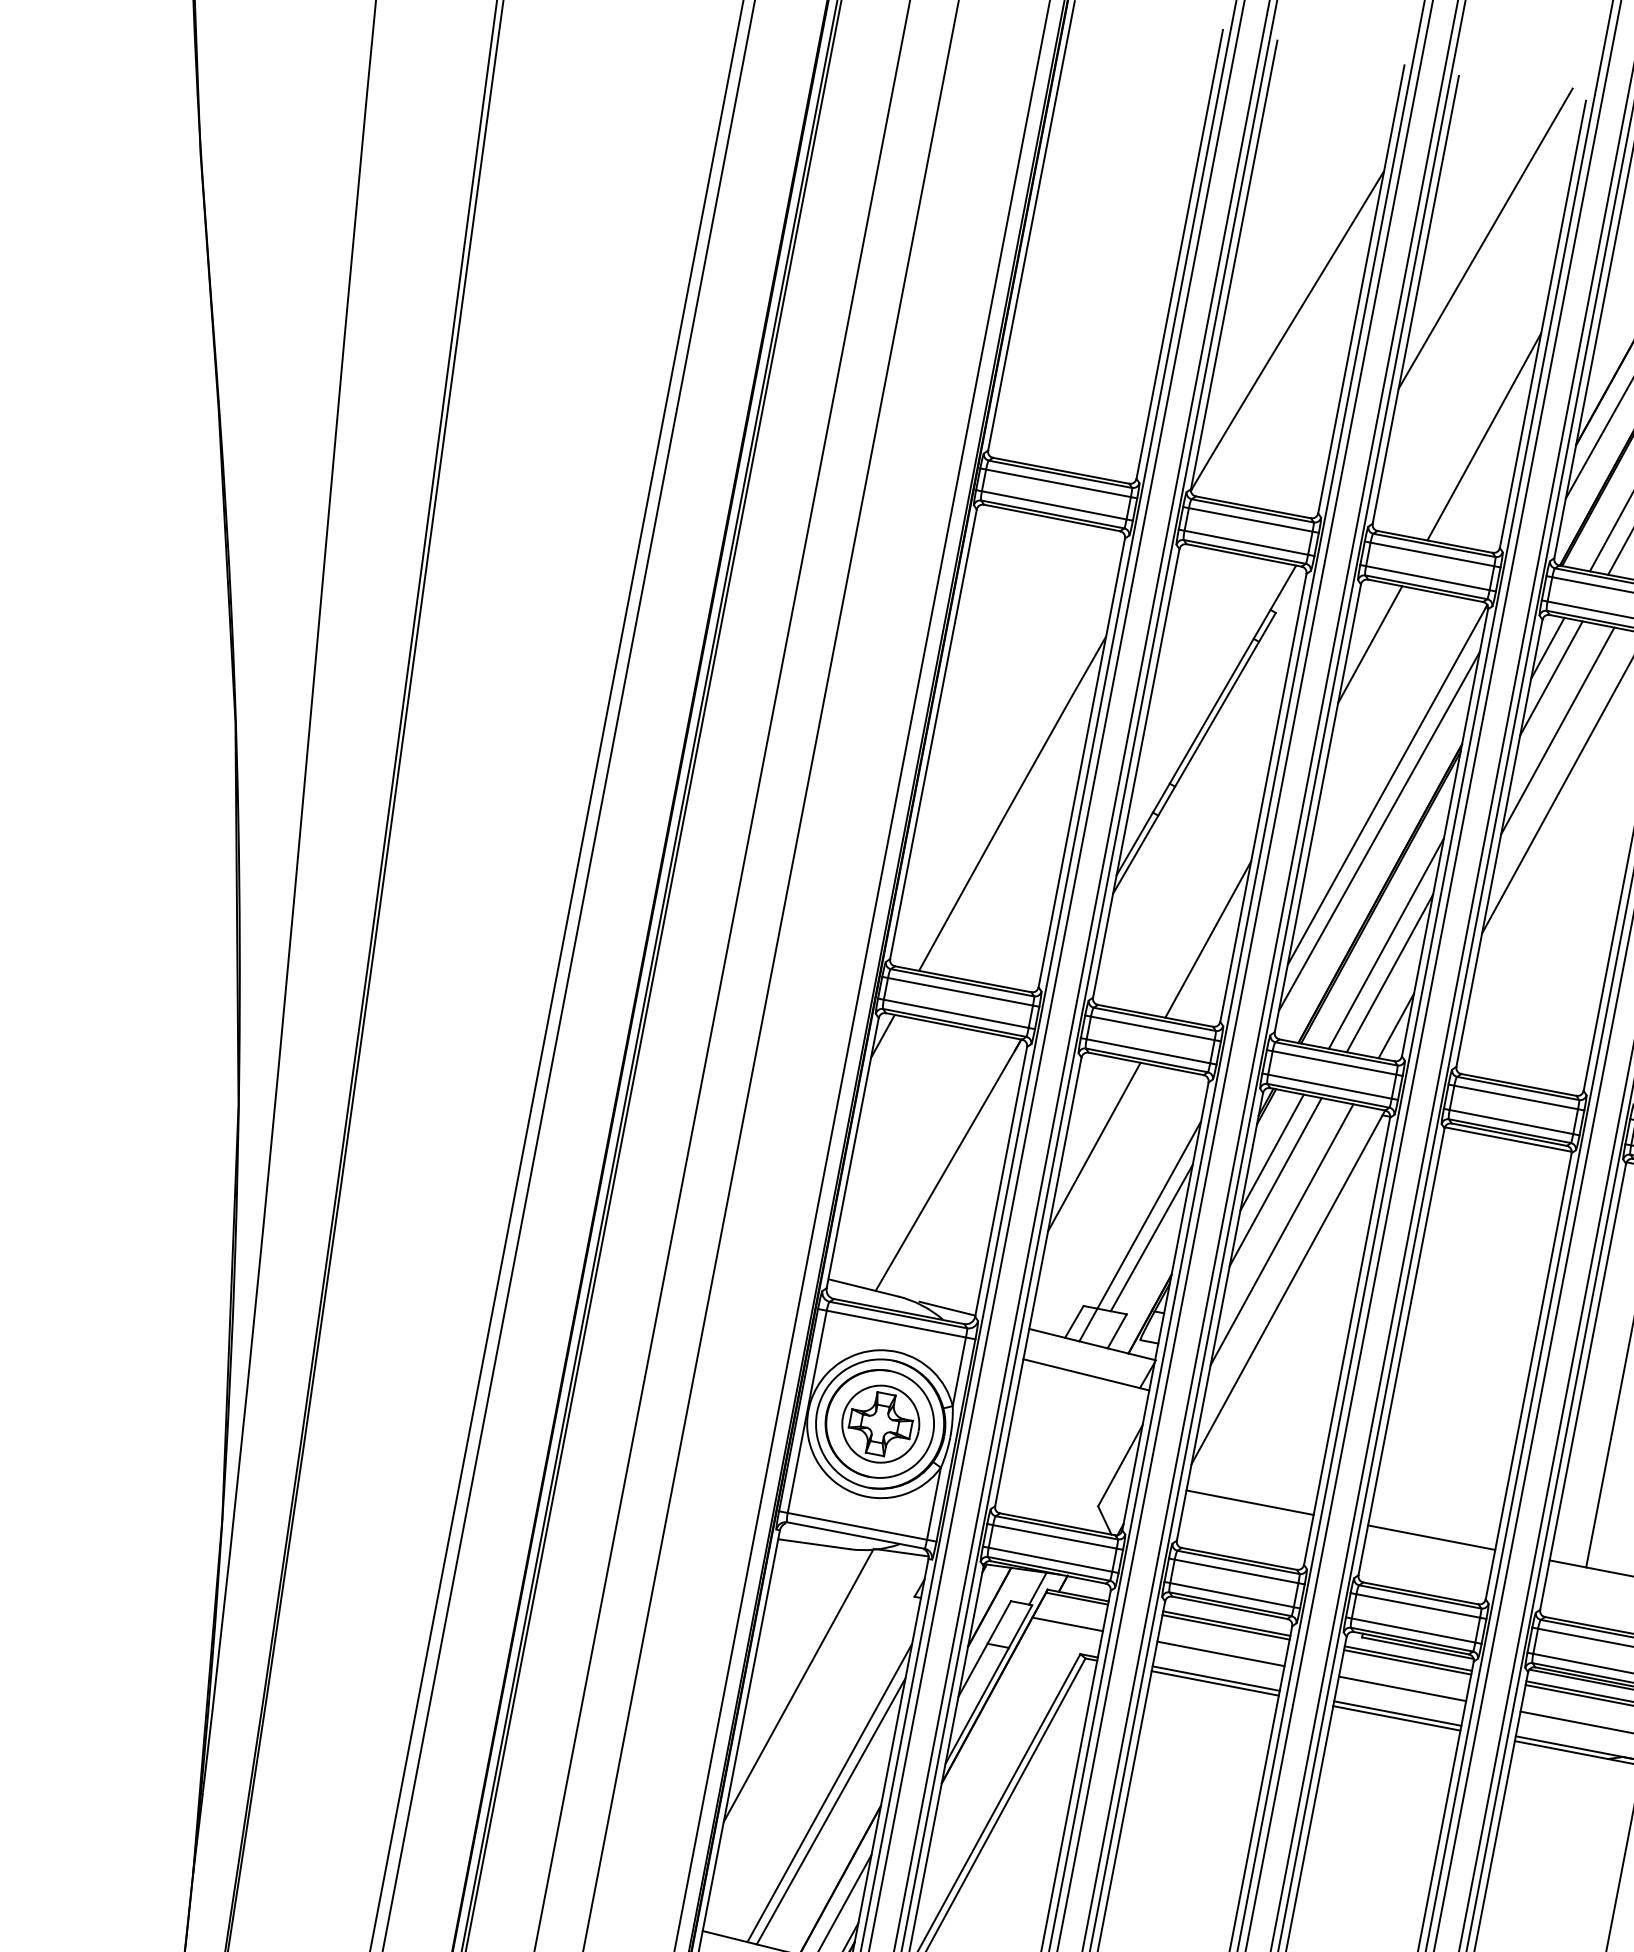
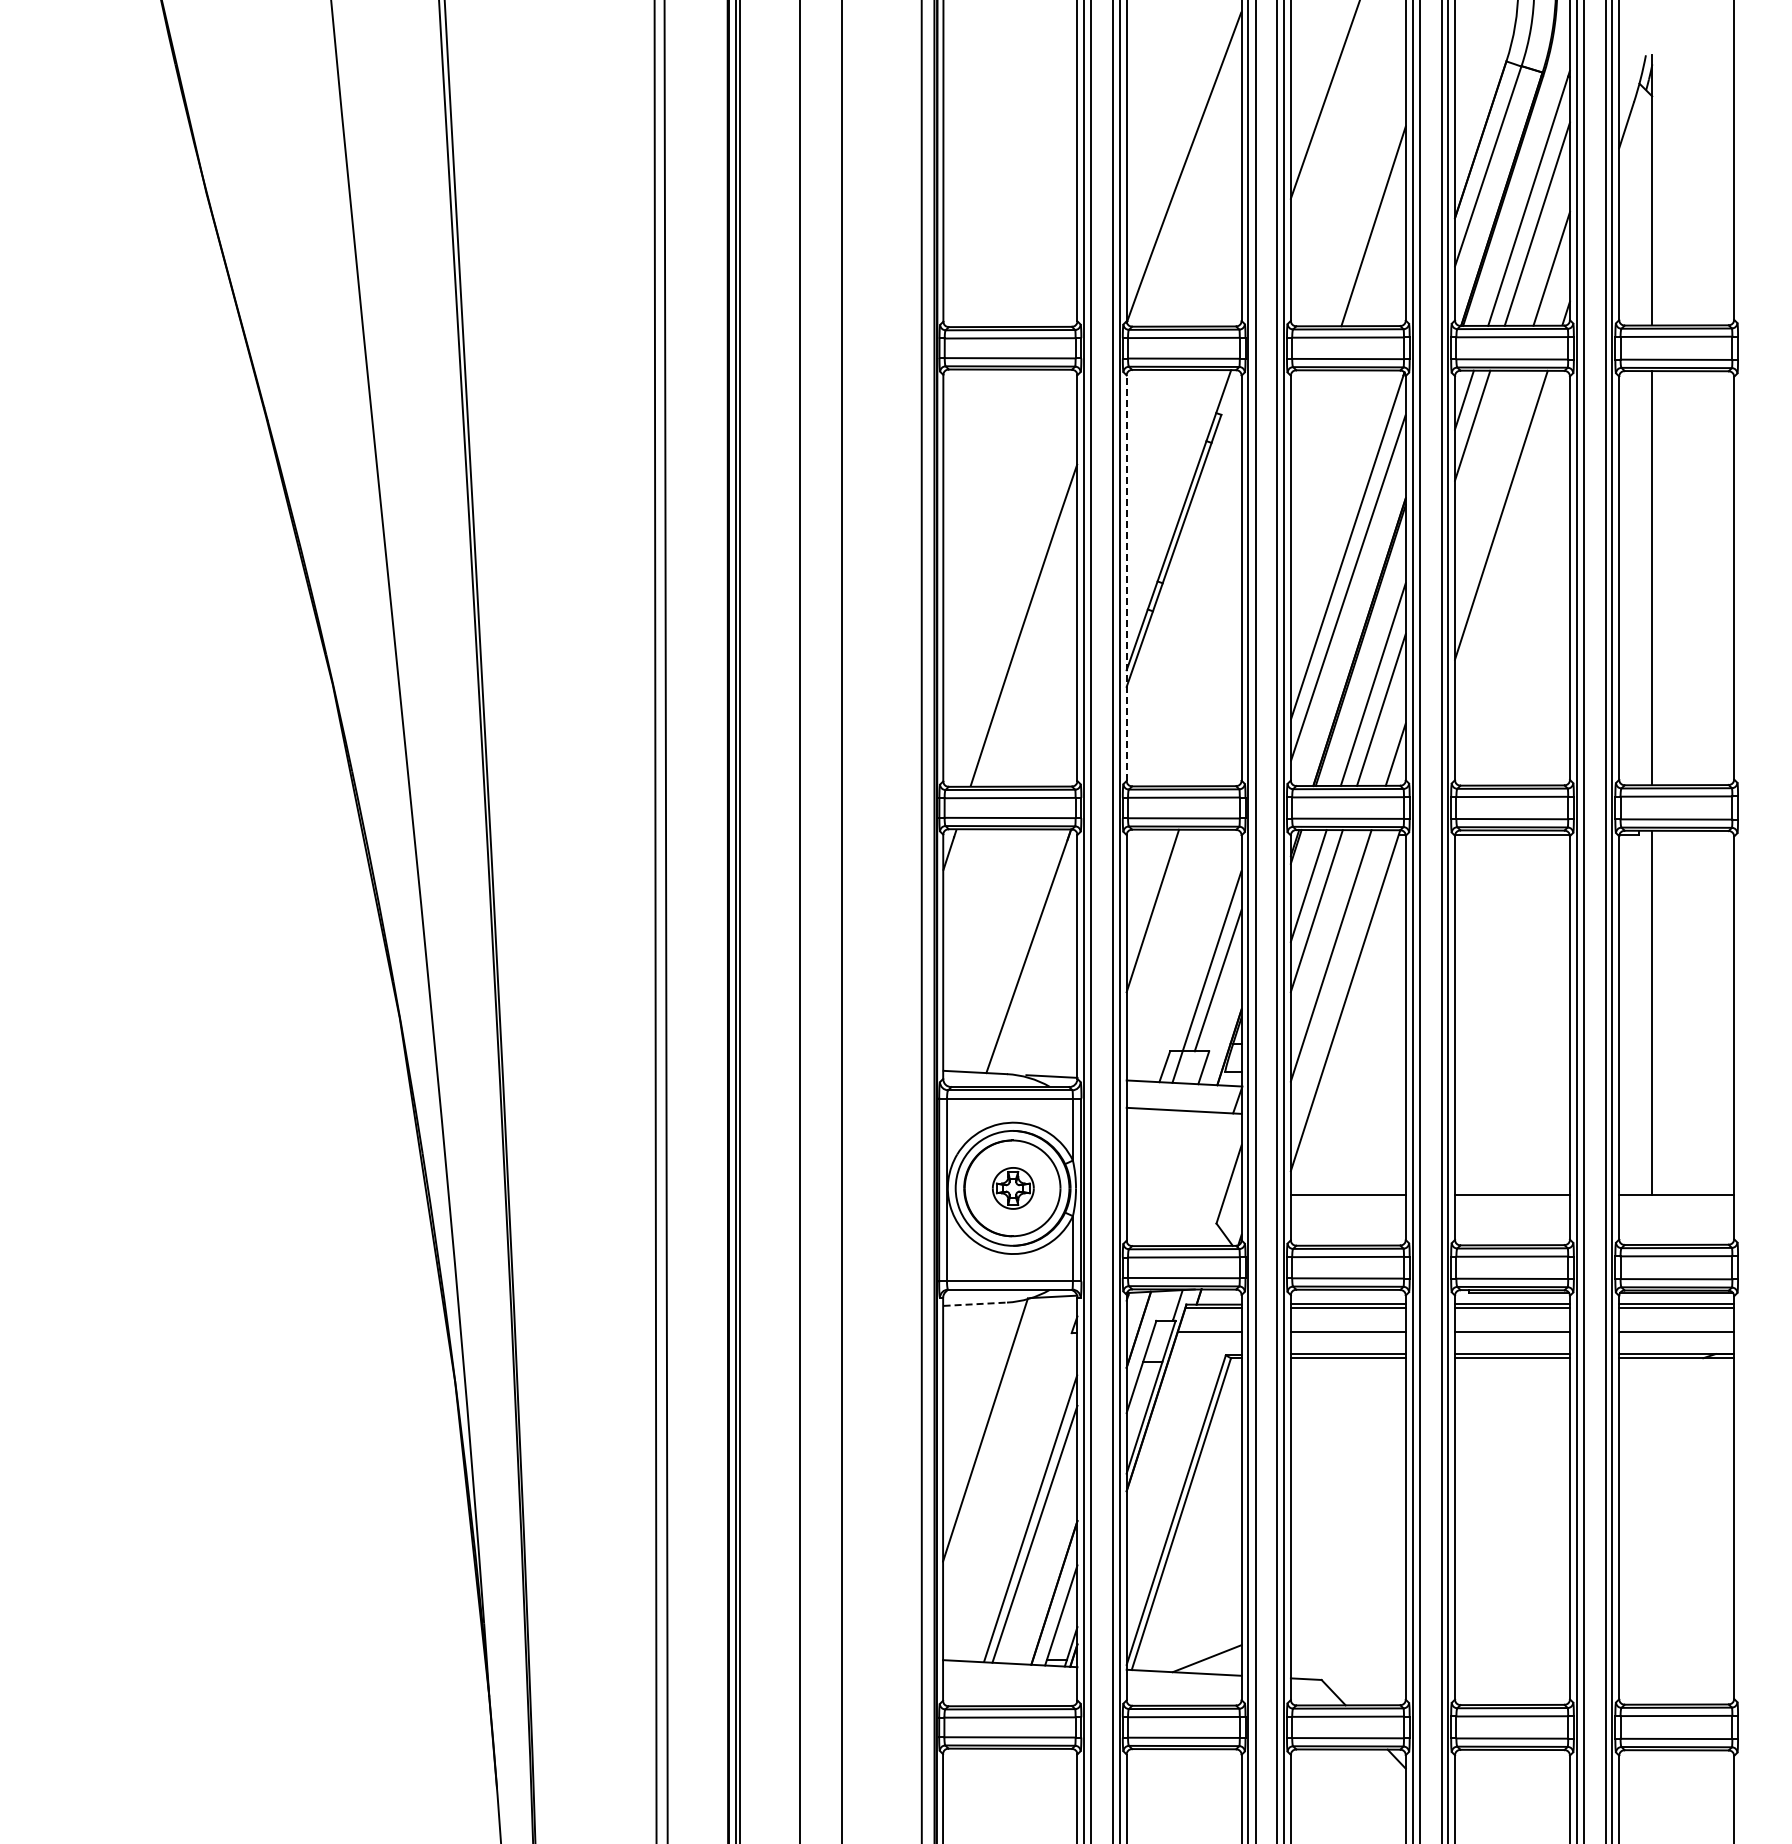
line: (1369, 644) -> (1308, 426), removed
line: (1558, 731) -> (1487, 470), removed
line: (1136, 773) -> (1126, 578), solid -> dashed
line: (1208, 939) -> (1217, 710), removed
part: (881, 1424) -> (1013, 1188), size x0.6
line: (814, 1544) -> (975, 1304), solid -> dashed

